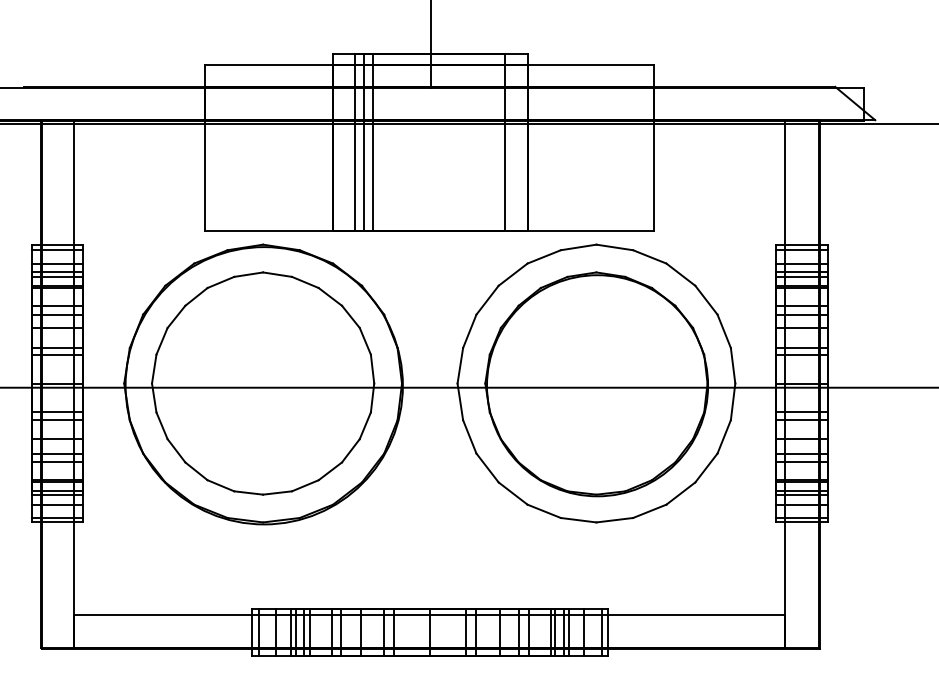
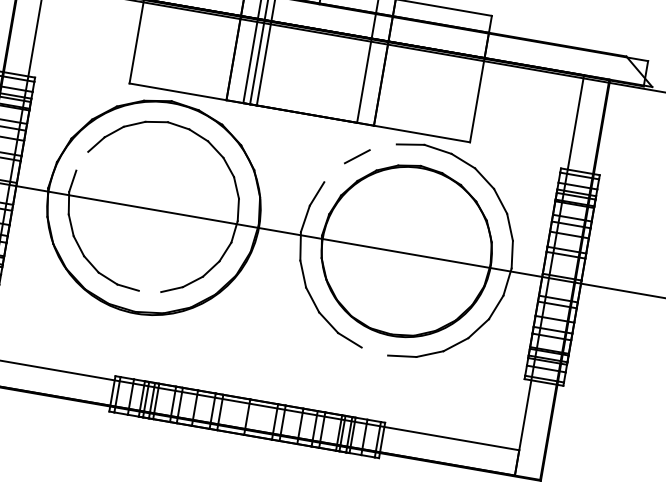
line: (543, 256) -> (382, 146), removed
line: (487, 299) -> (334, 172), removed
line: (161, 341) -> (81, 161), removed
line: (277, 492) -> (150, 291), removed
line: (578, 519) -> (374, 350), removed

